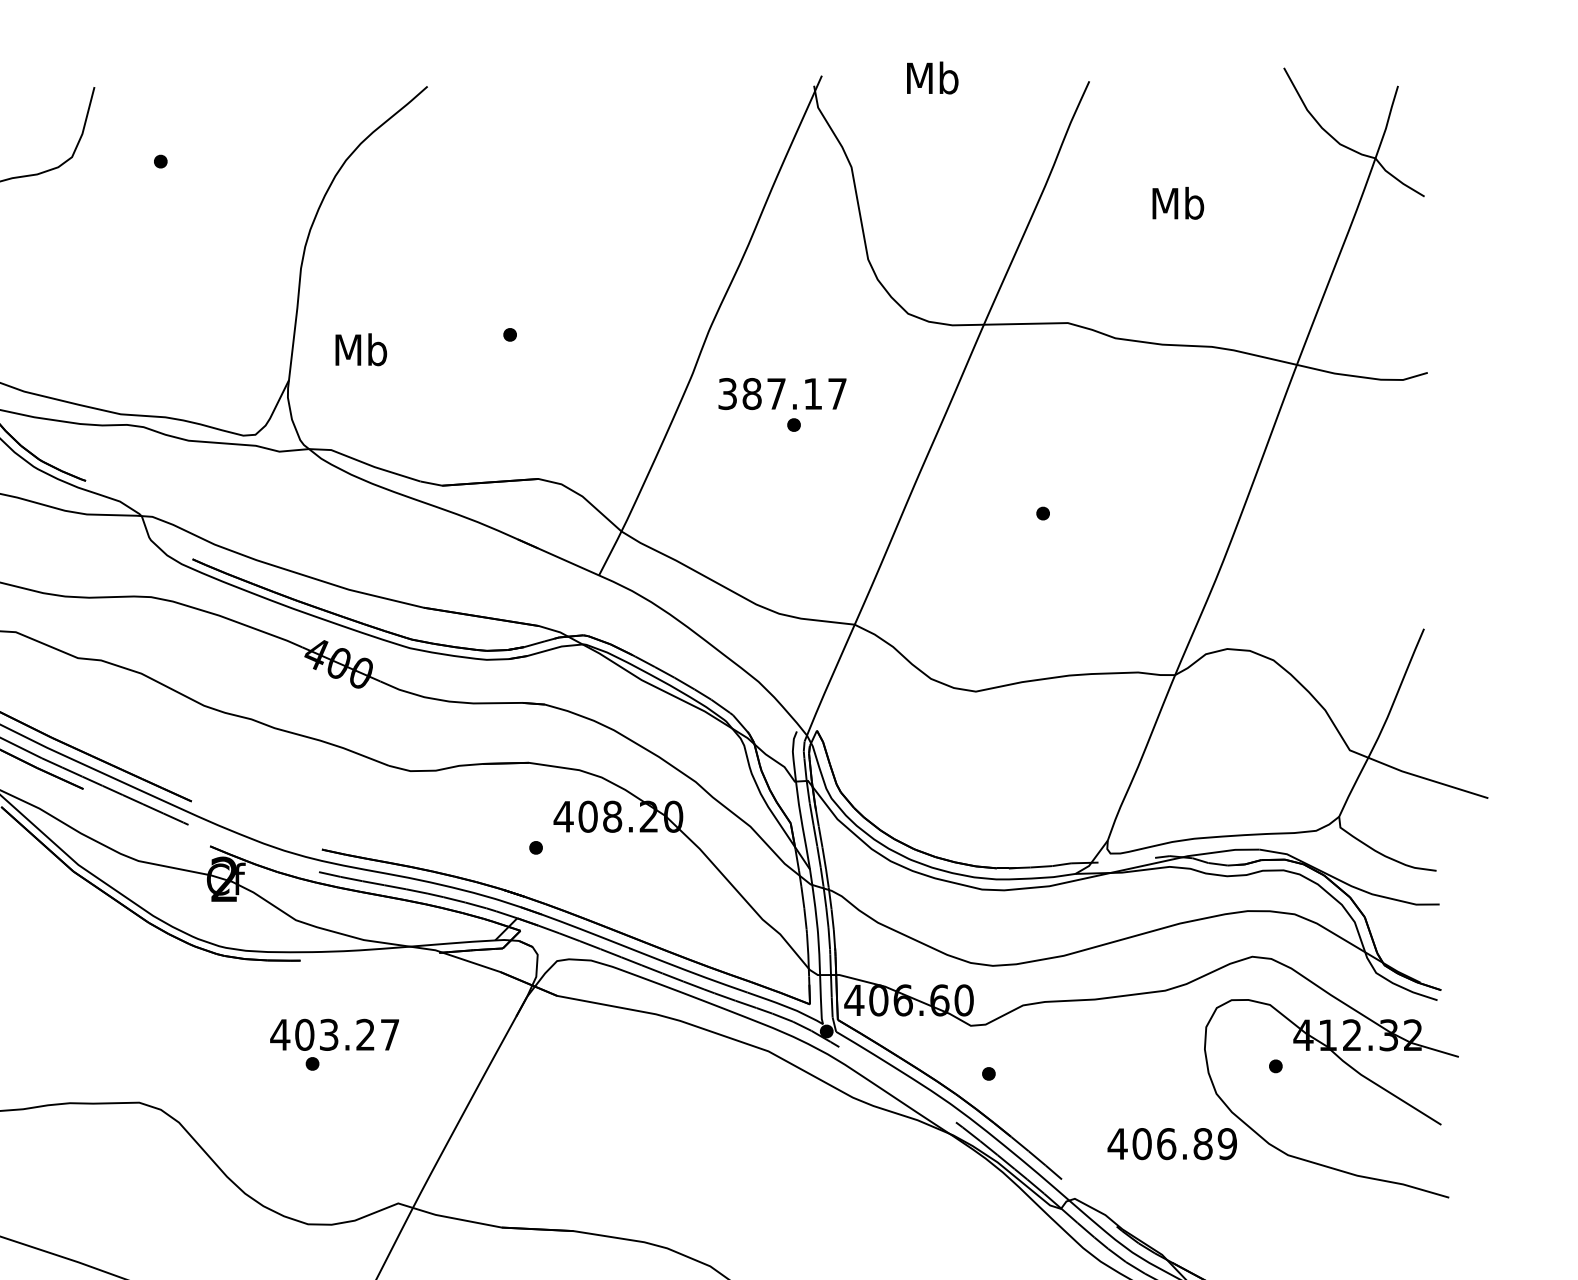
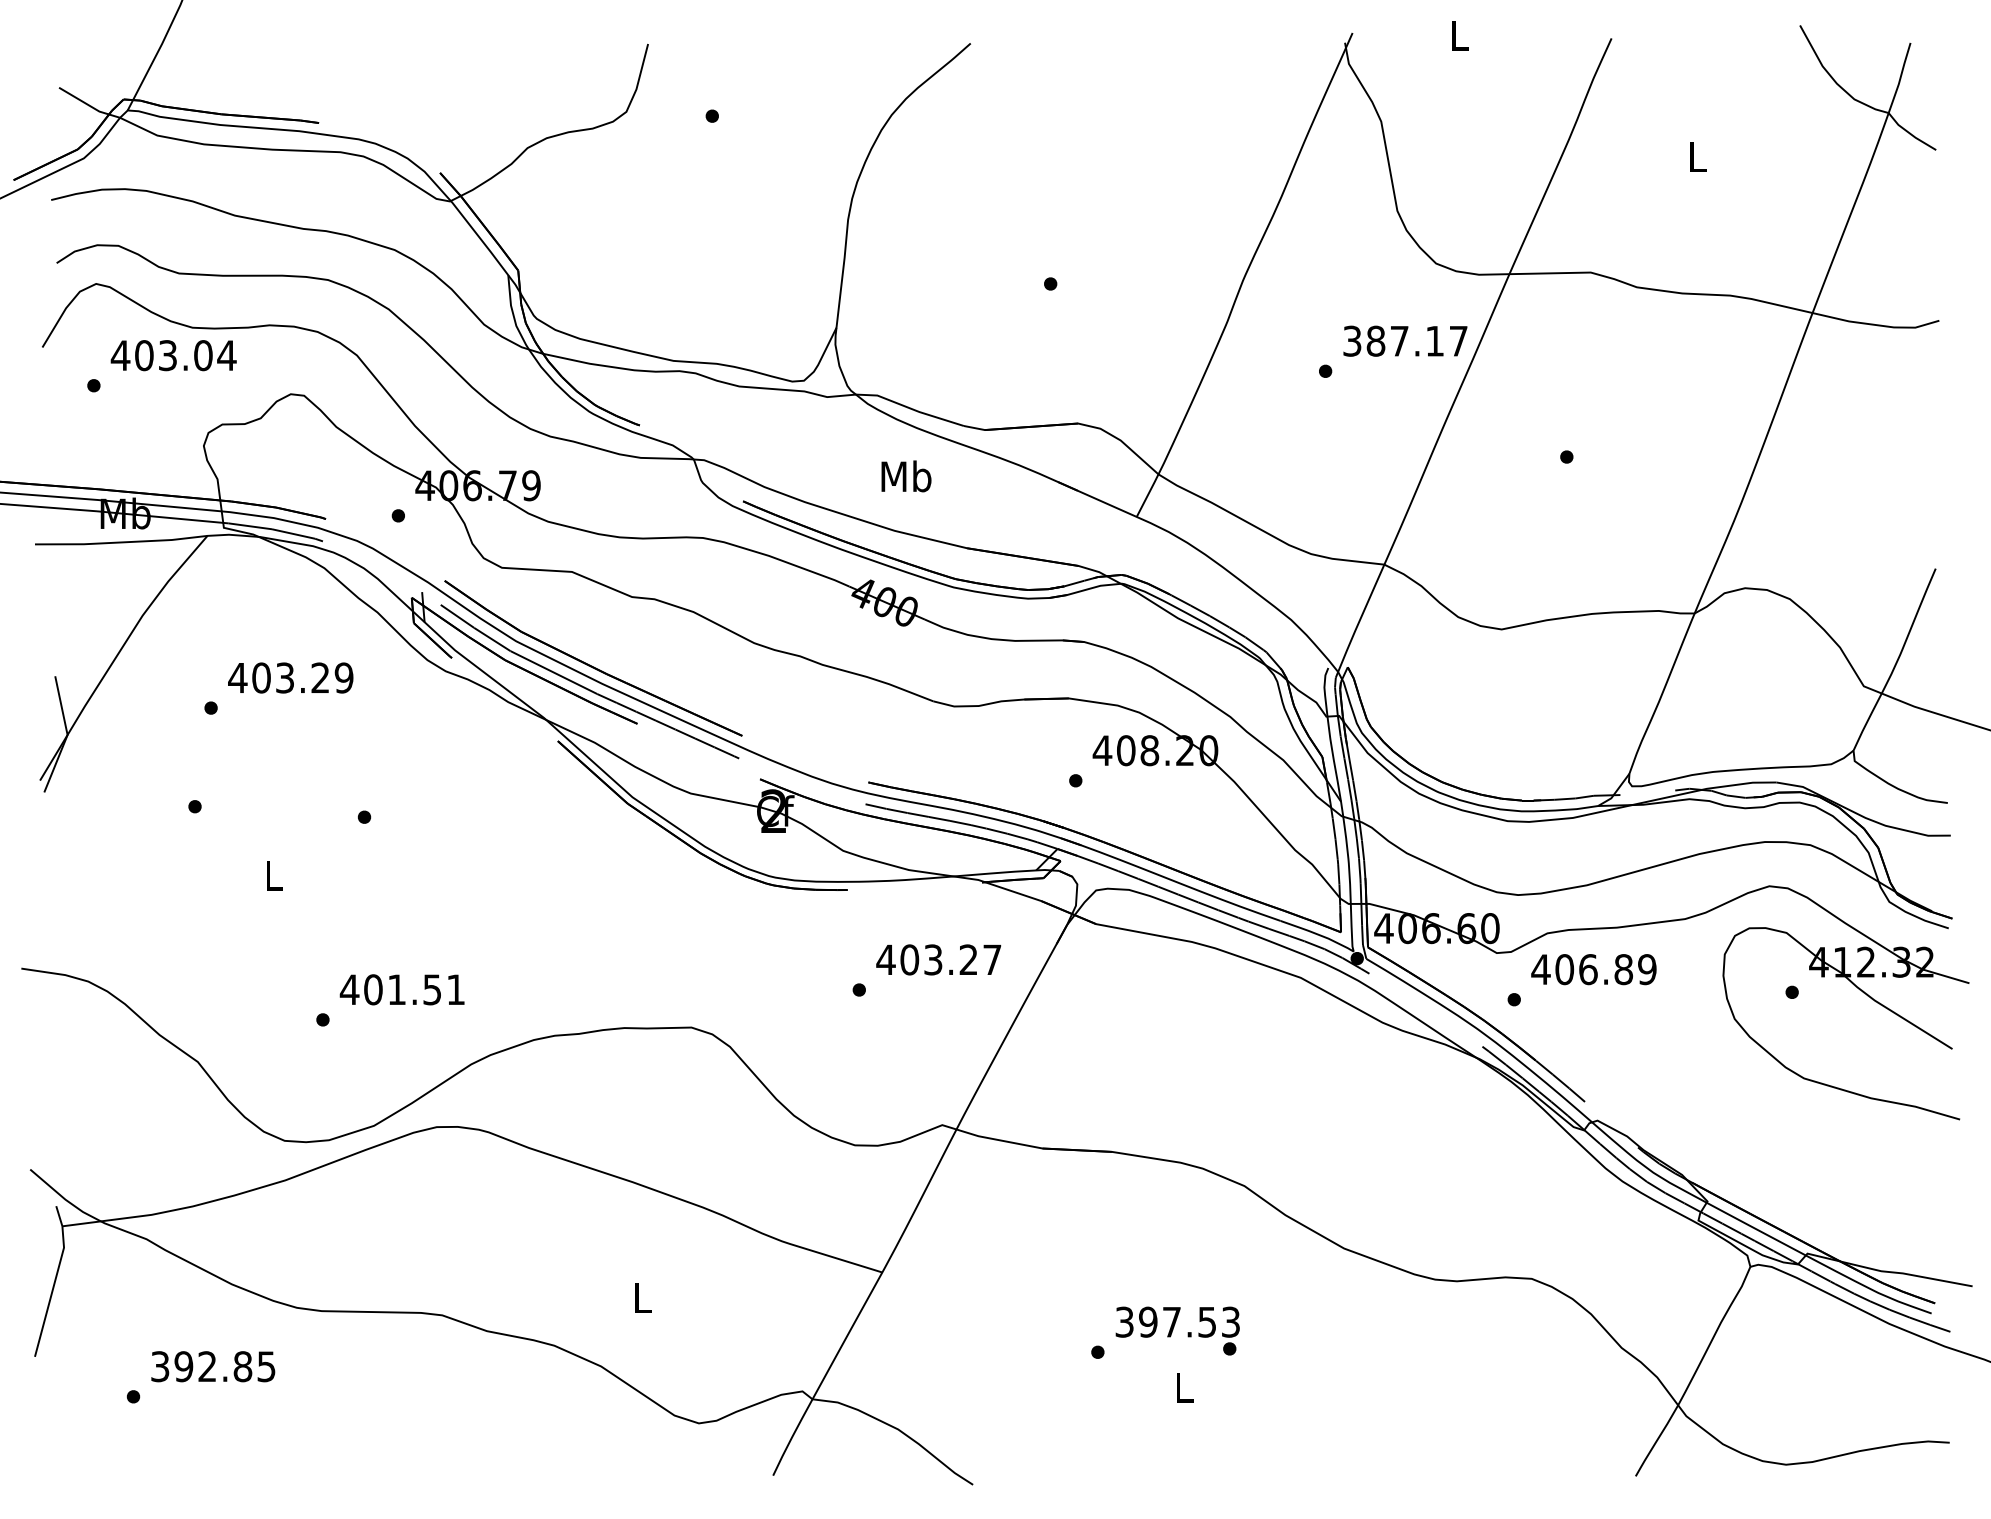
text: (932, 78) -> (1459, 35), Mb -> L
text: (1178, 203) -> (1697, 156), Mb -> L
text: (361, 349) -> (906, 476), moved
text: (782, 393) -> (1405, 340), moved
text: (334, 1034) -> (938, 959), moved
text: (1171, 1143) -> (1593, 969), moved

